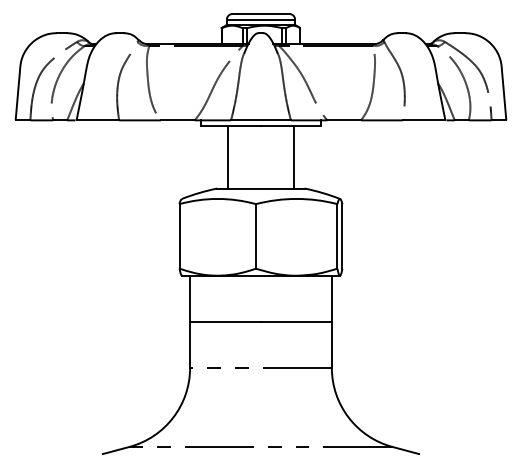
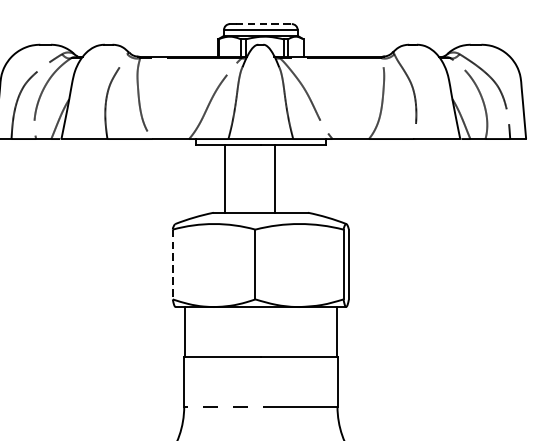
line: (263, 14) -> (263, 24), solid -> dashed
line: (293, 156) -> (274, 178), moved
line: (179, 236) -> (172, 264), solid -> dashed

